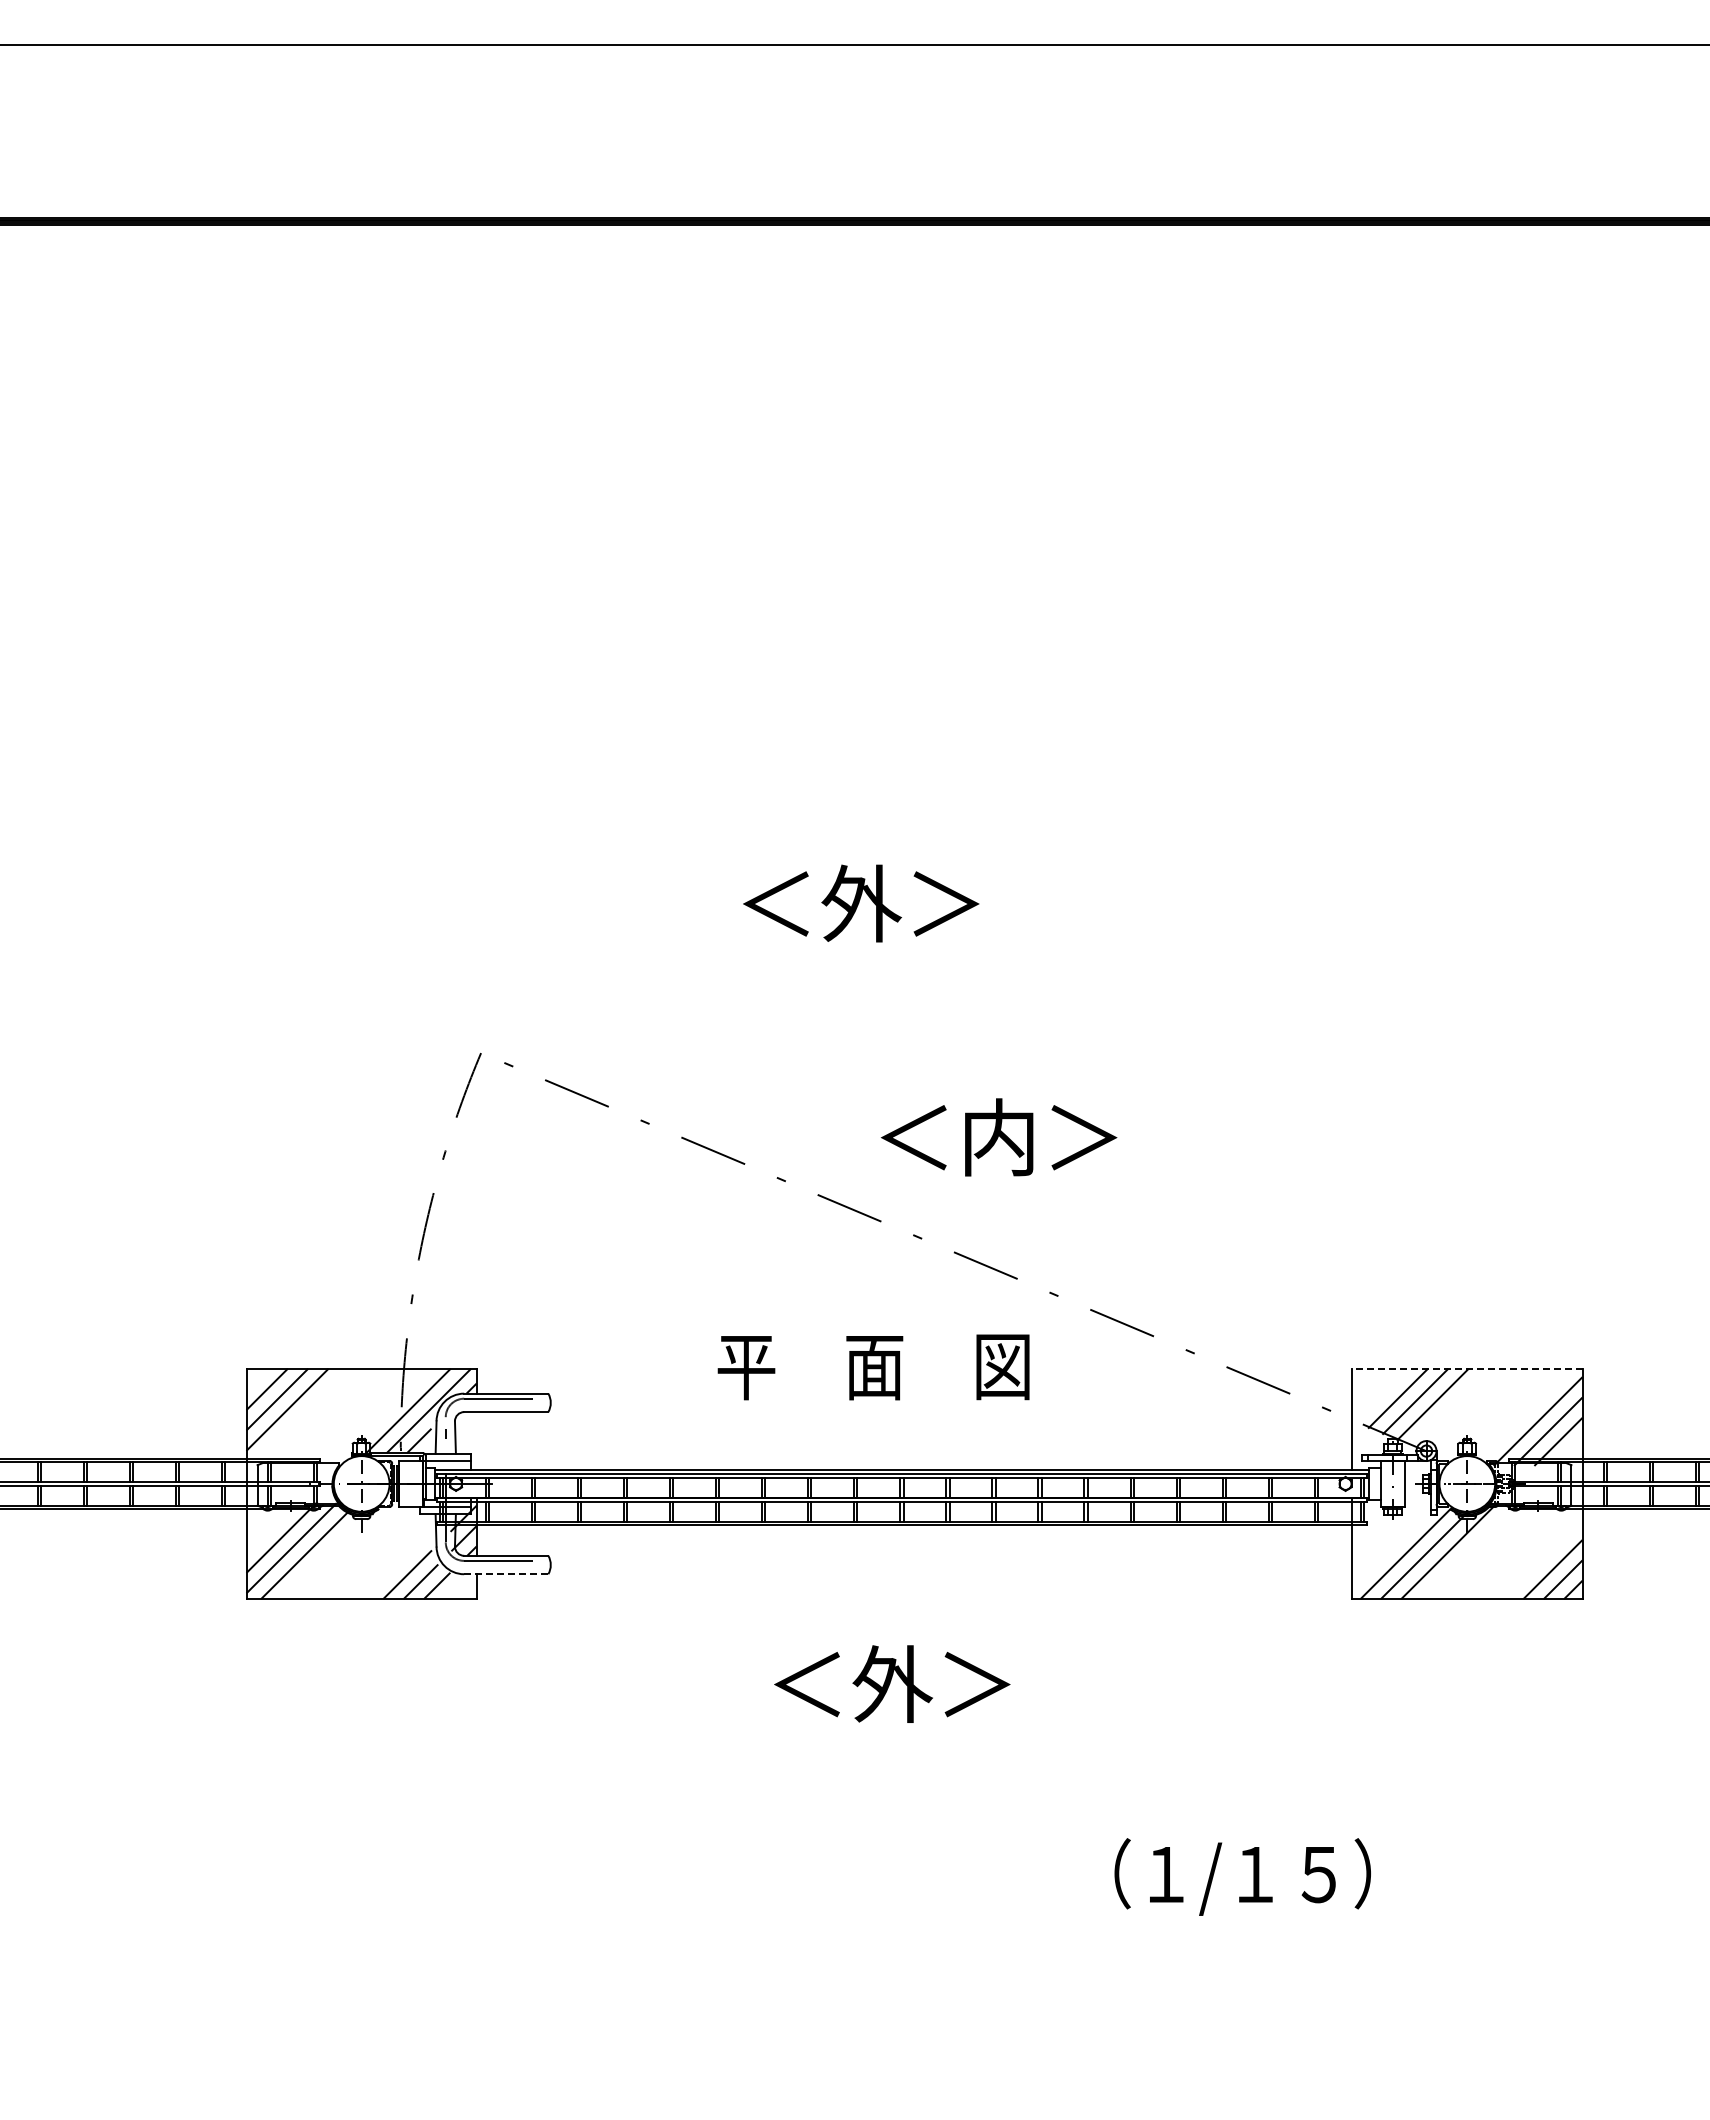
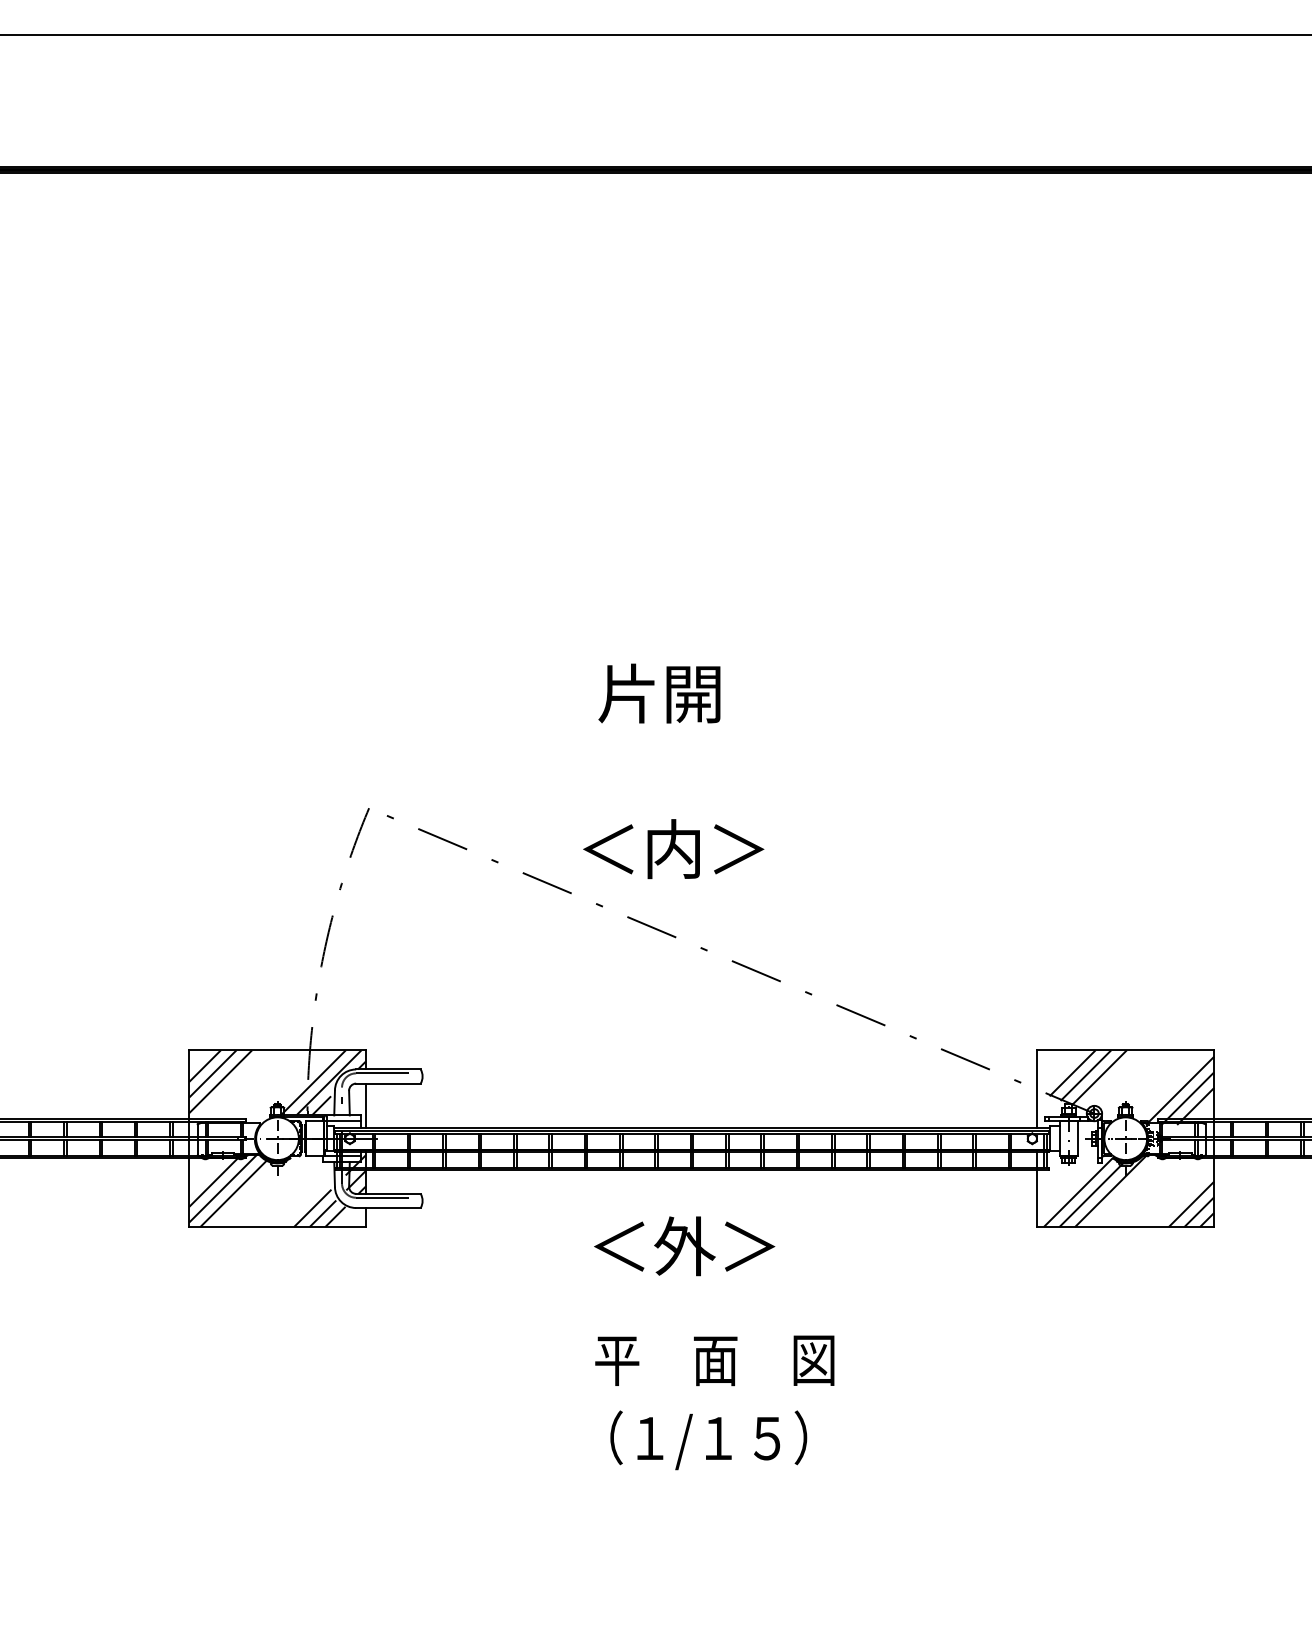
text: (861, 903) -> (660, 693), ＜外＞ -> 片開
text: (999, 1137) -> (674, 849), moved
text: (873, 1367) -> (714, 1360), moved
line: (1466, 1368) -> (1125, 1050), dashed -> solid
line: (476, 1440) -> (365, 1105), added
line: (506, 1574) -> (388, 1208), dashed -> solid
text: (892, 1683) -> (684, 1245), moved
text: (1242, 1876) -> (708, 1439), moved

